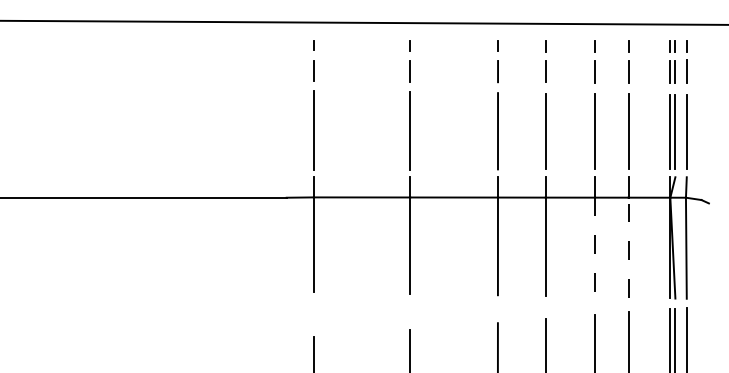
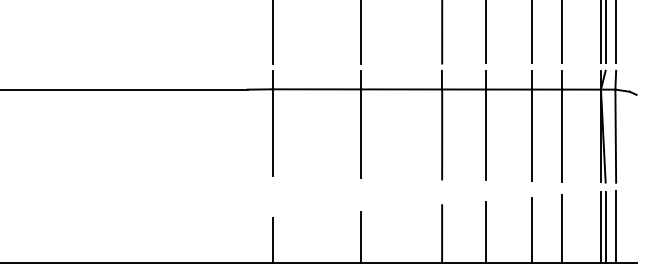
line: (595, 247) -> (532, 135), dashed -> solid
line: (628, 247) -> (562, 135), dashed -> solid

